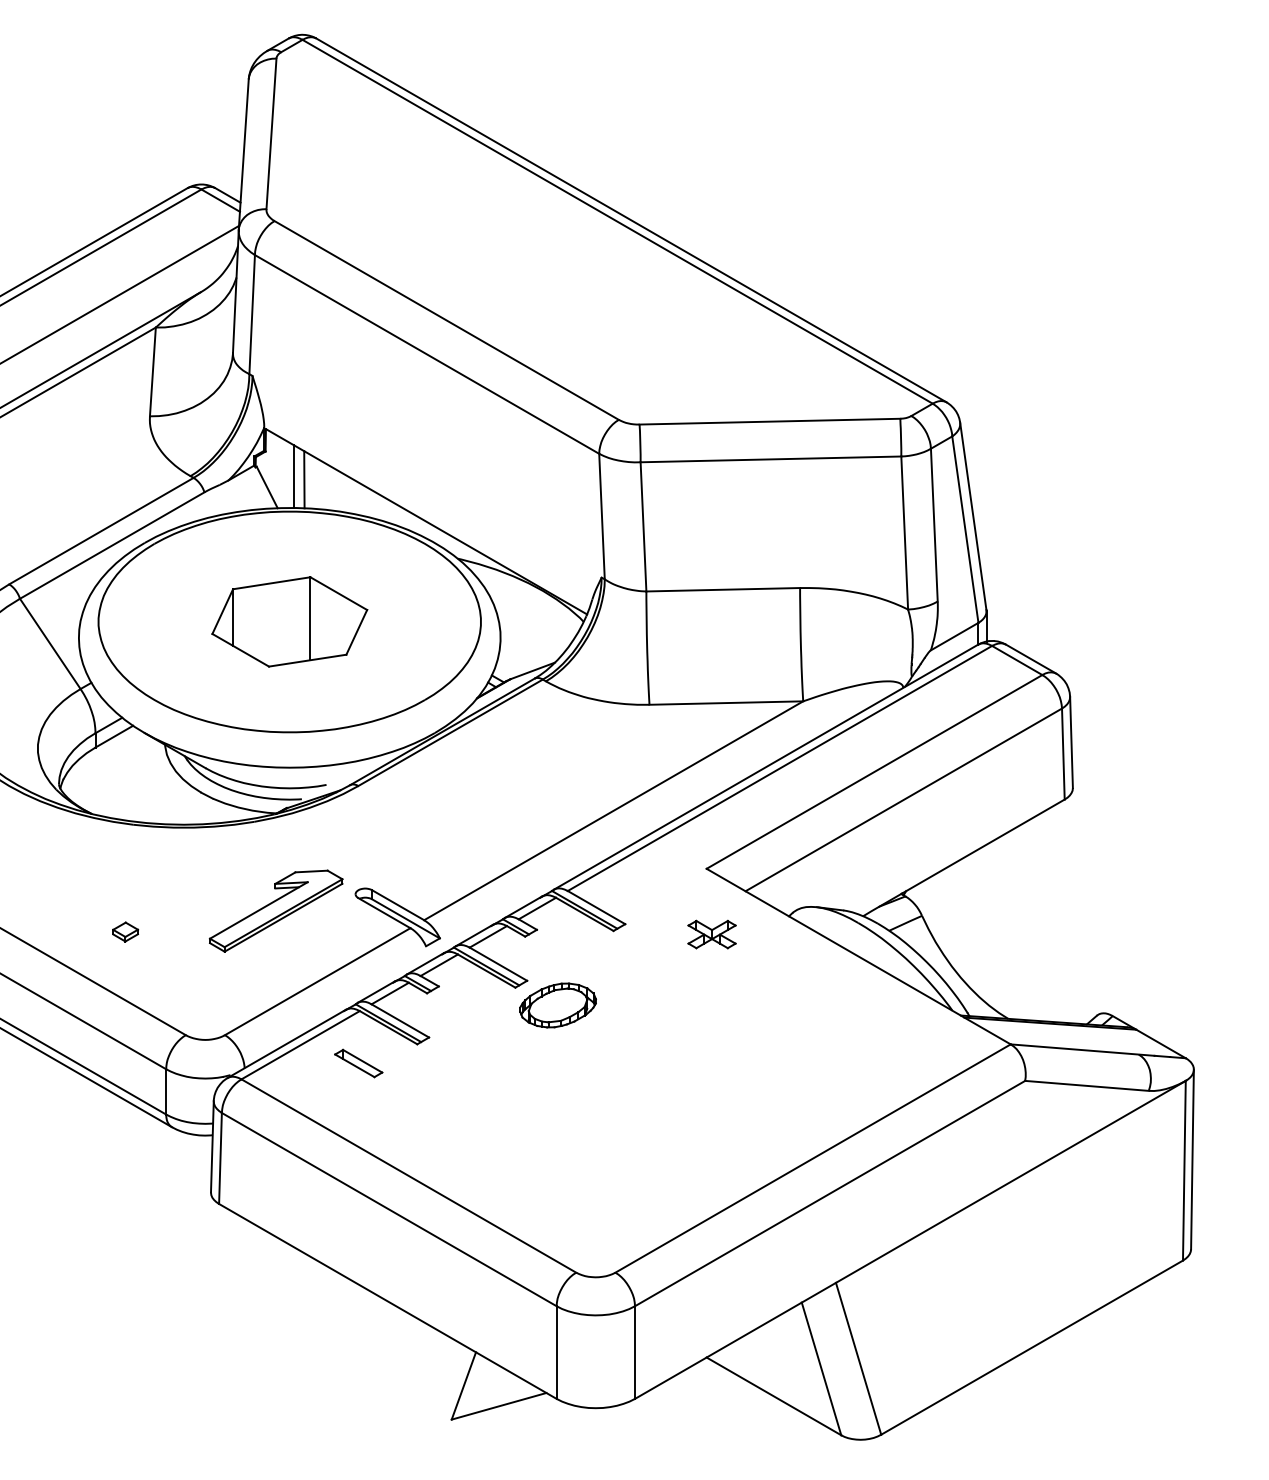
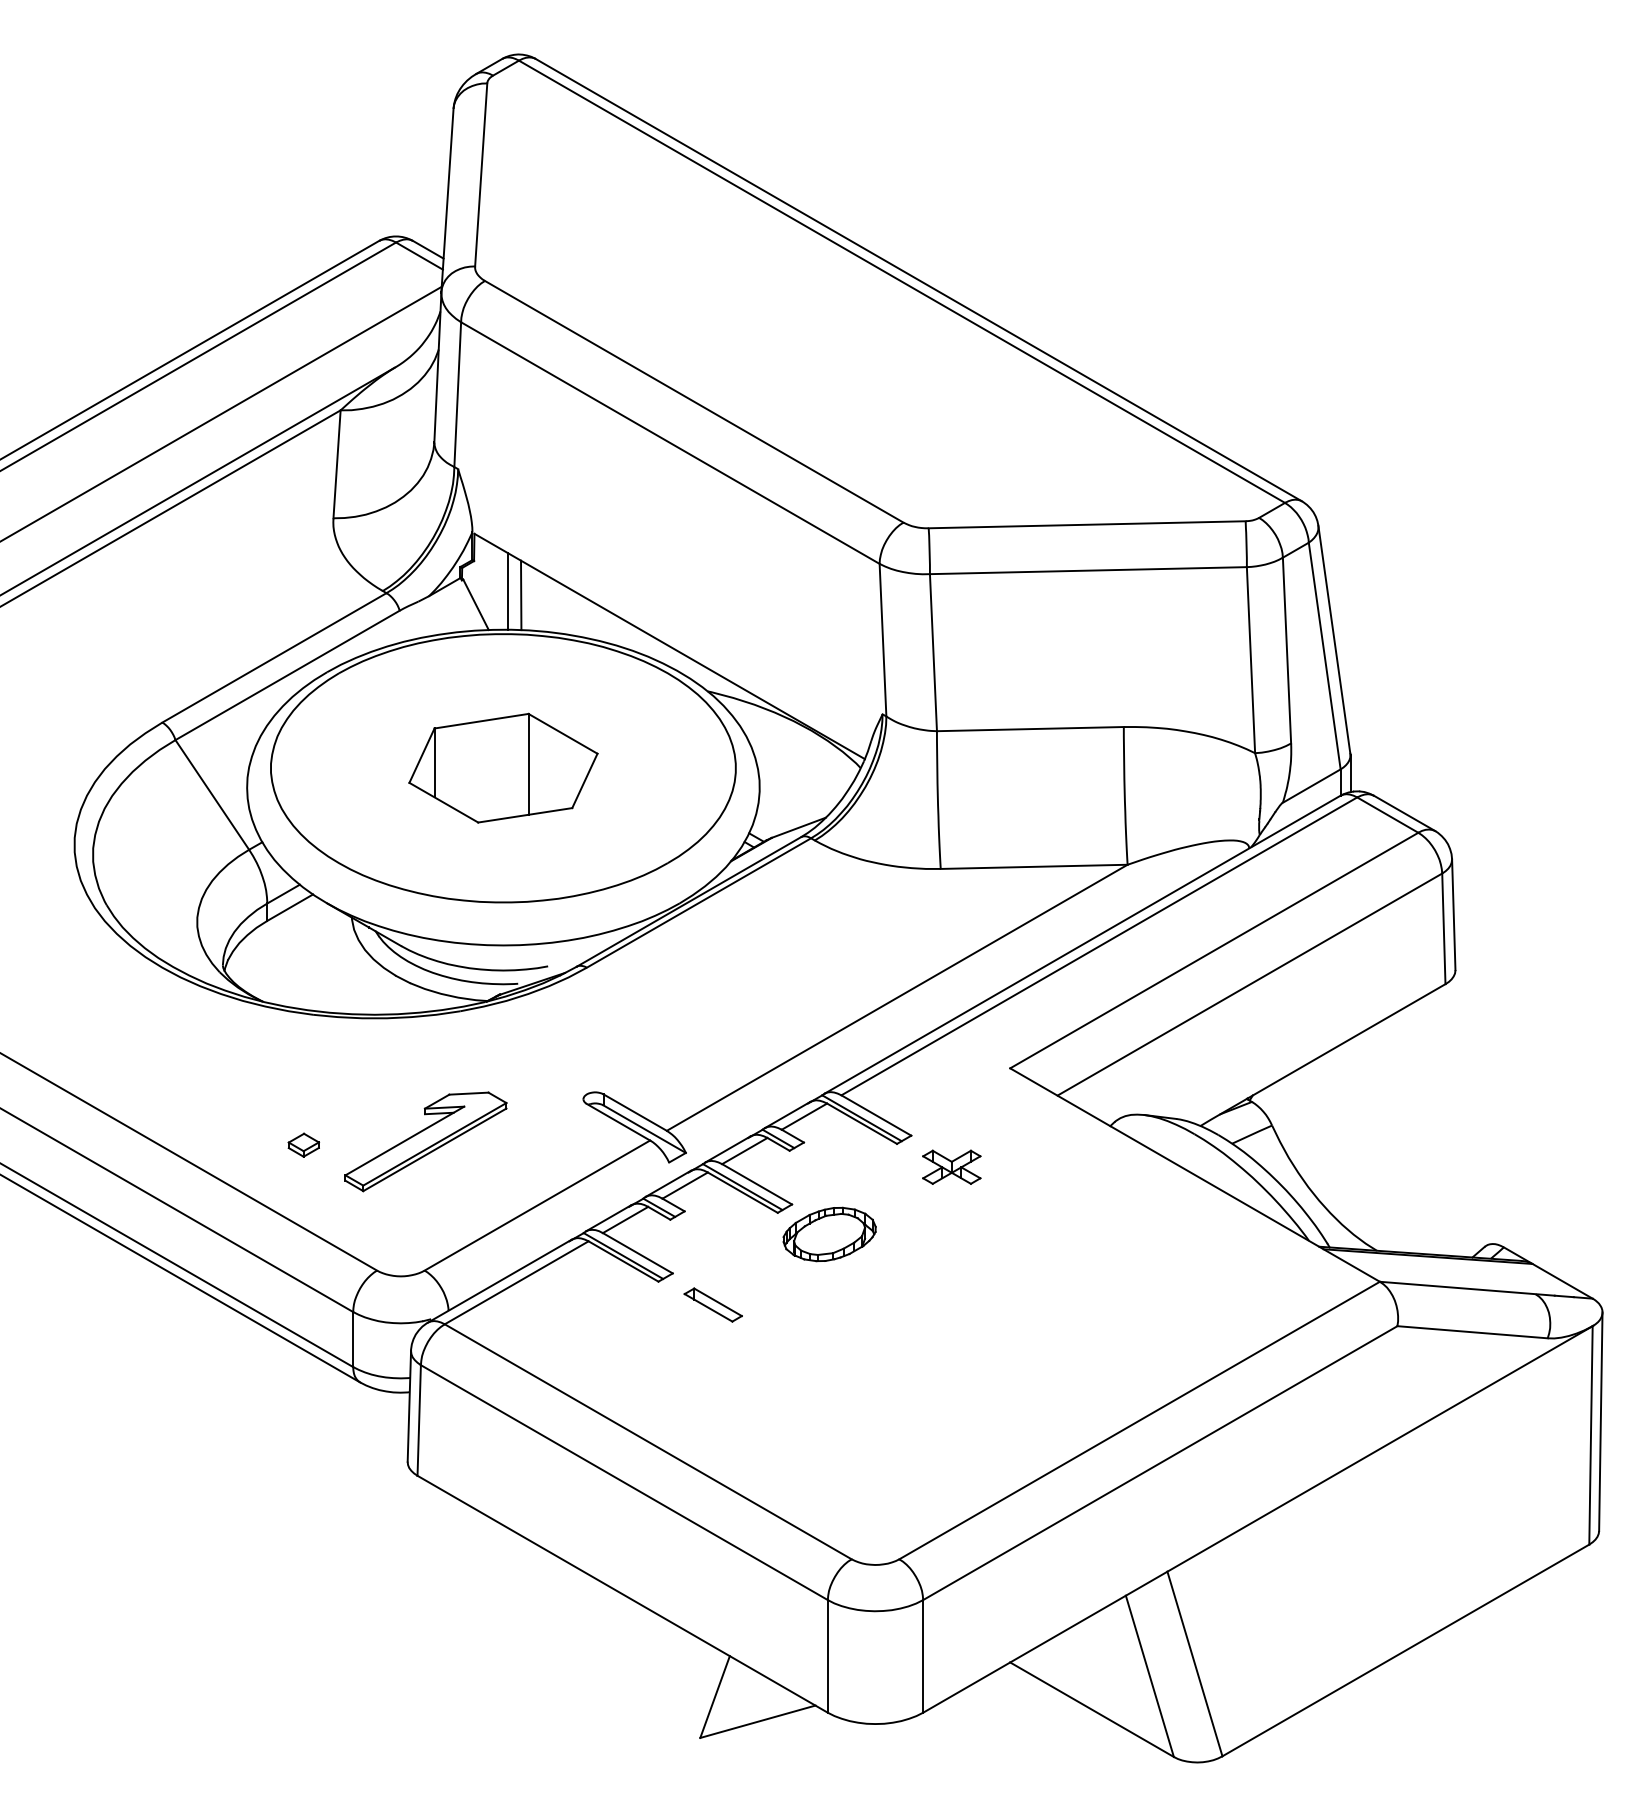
part: (275, 910) -> (425, 1141), moved
part: (711, 933) -> (951, 1166), moved
part: (358, 1063) -> (712, 1304), moved

